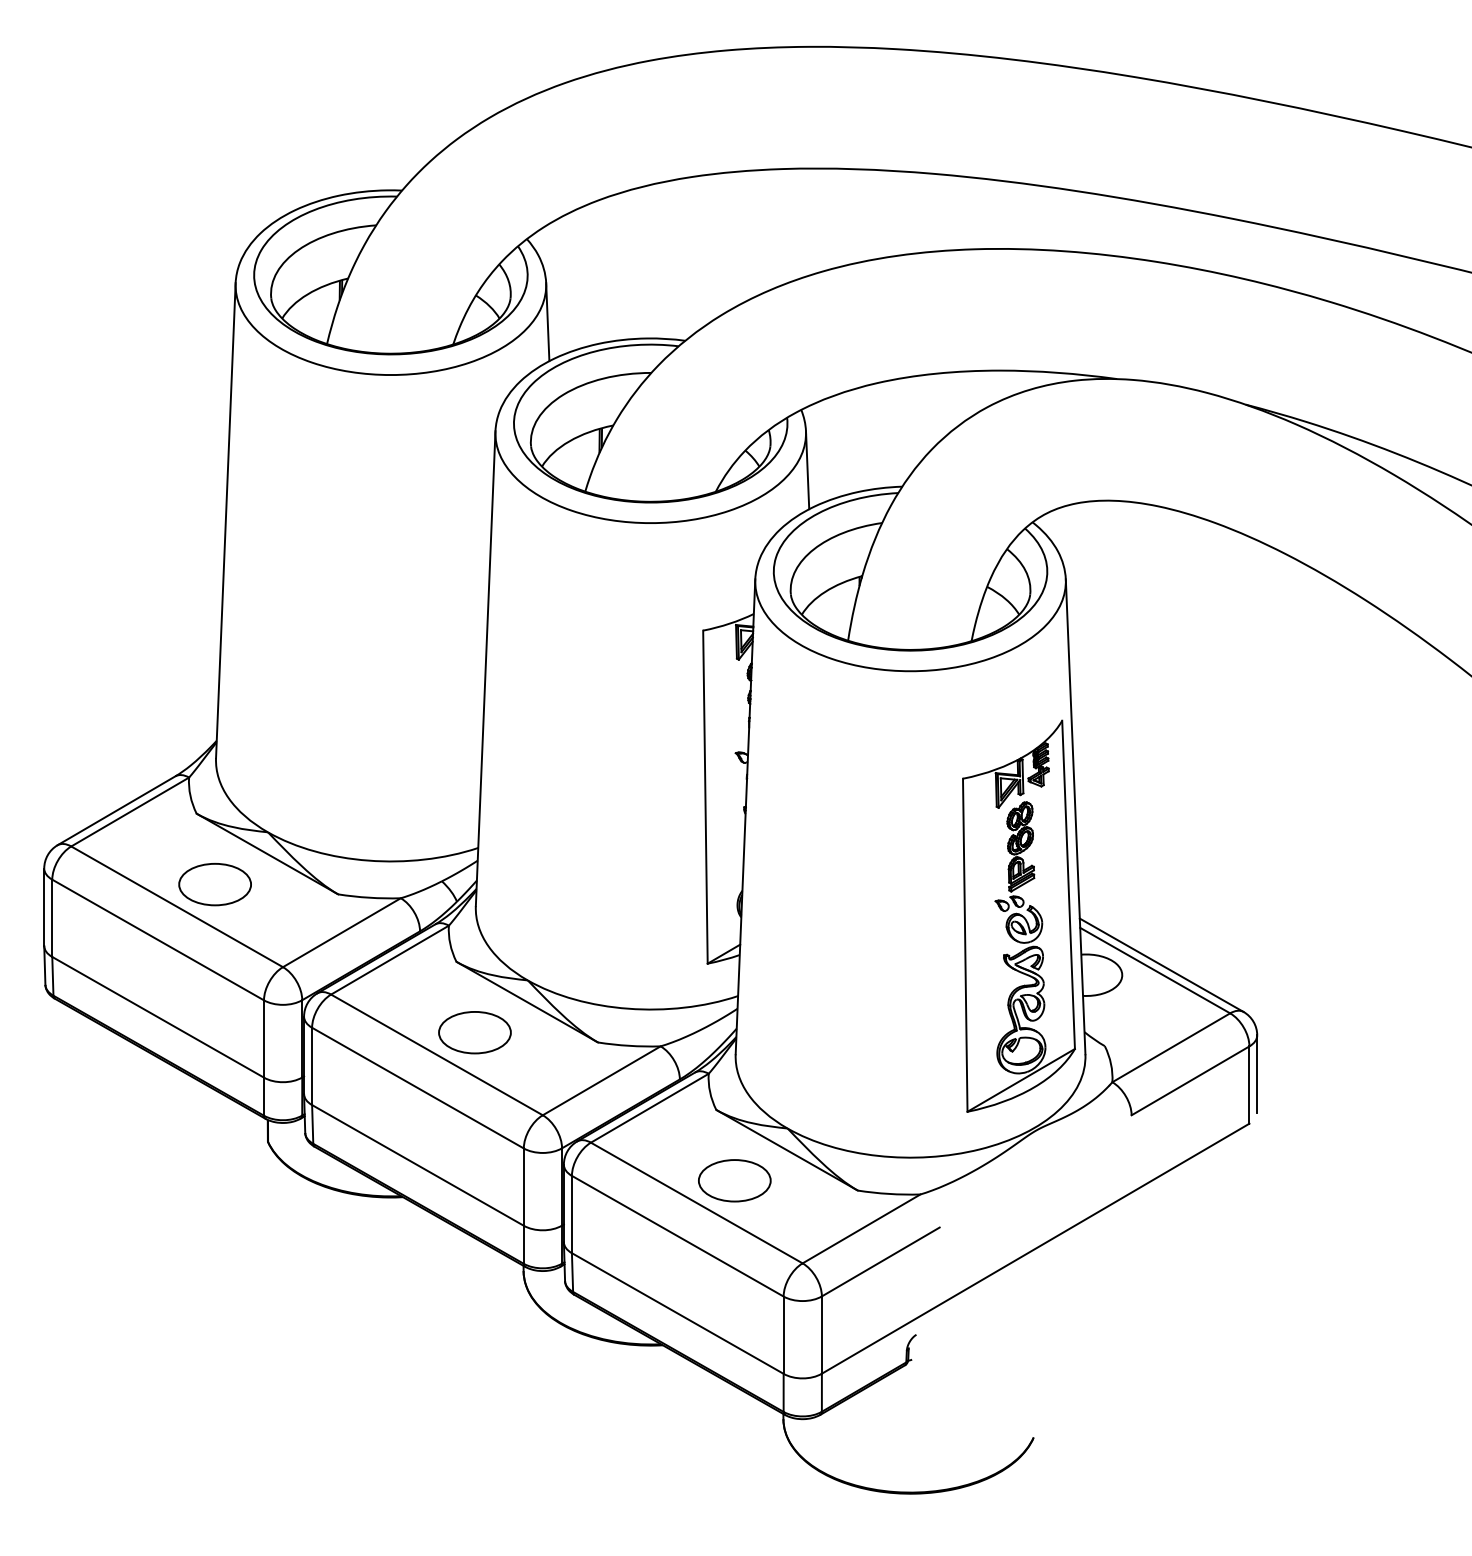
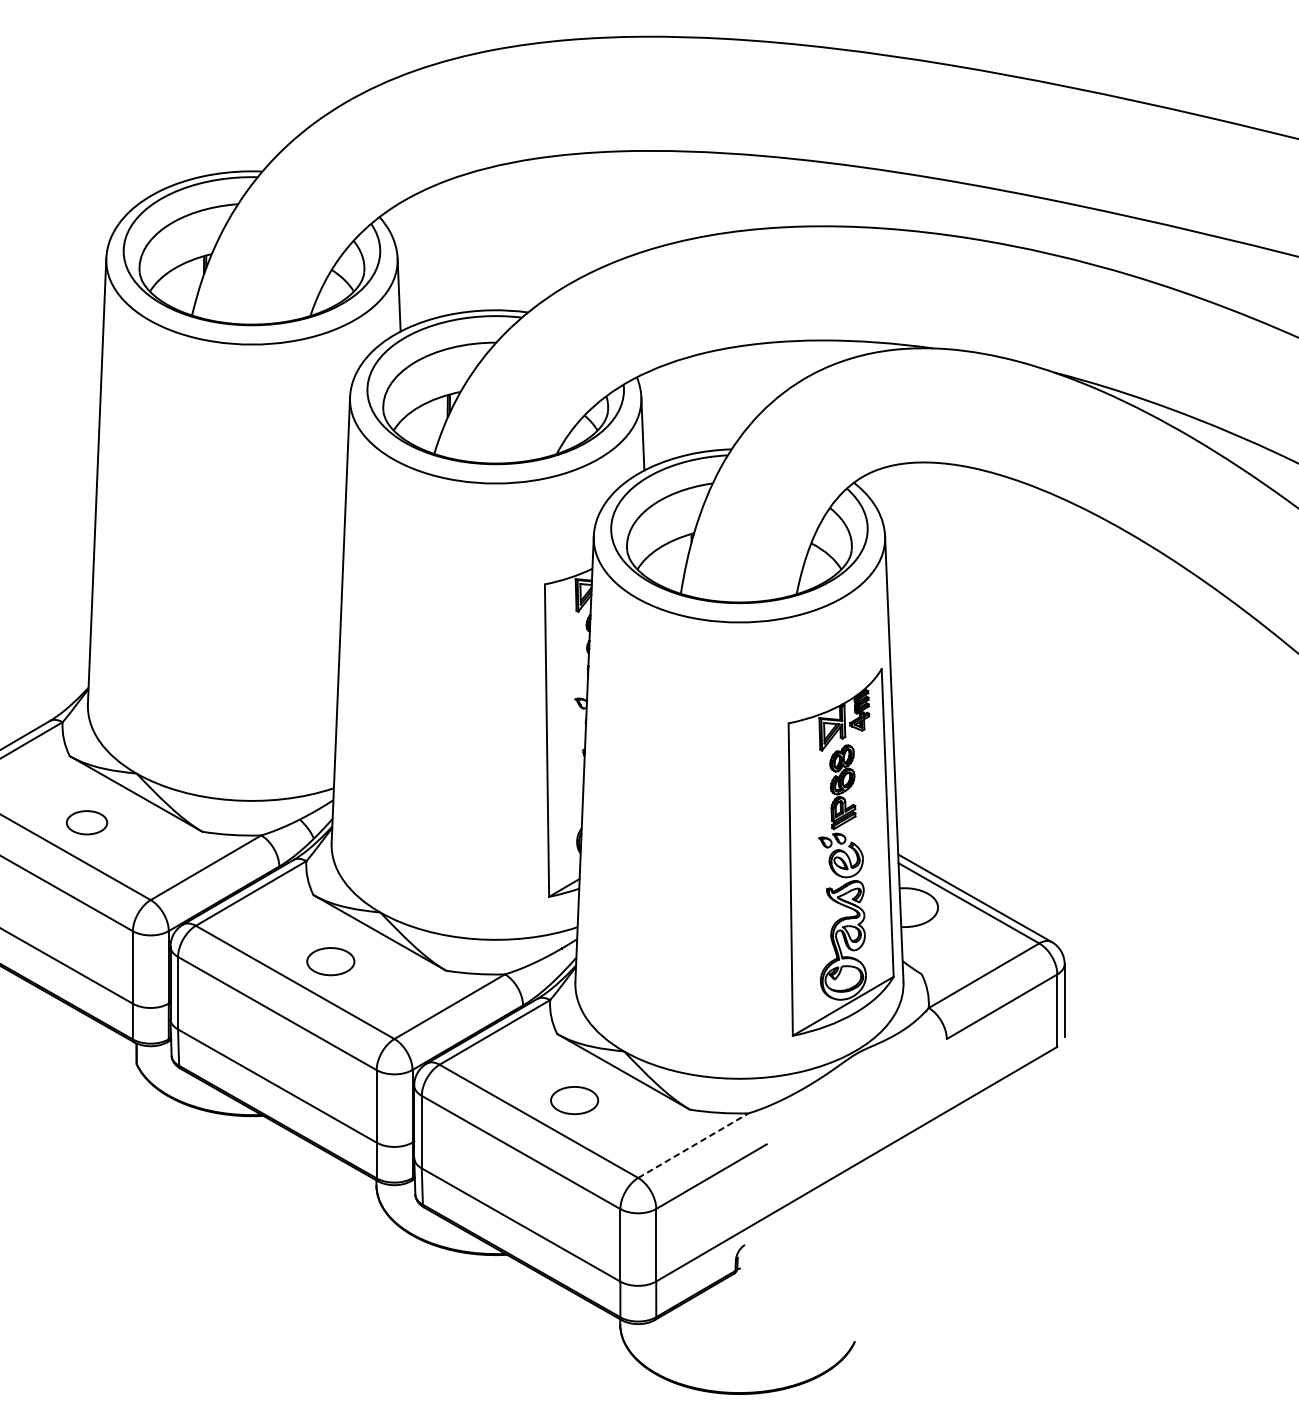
part: (214, 884) -> (86, 822), size x0.6
part: (474, 1032) -> (330, 961), size x0.7
part: (734, 1180) -> (574, 1100), size x0.7
line: (861, 1228) -> (693, 1145), solid -> dashed

